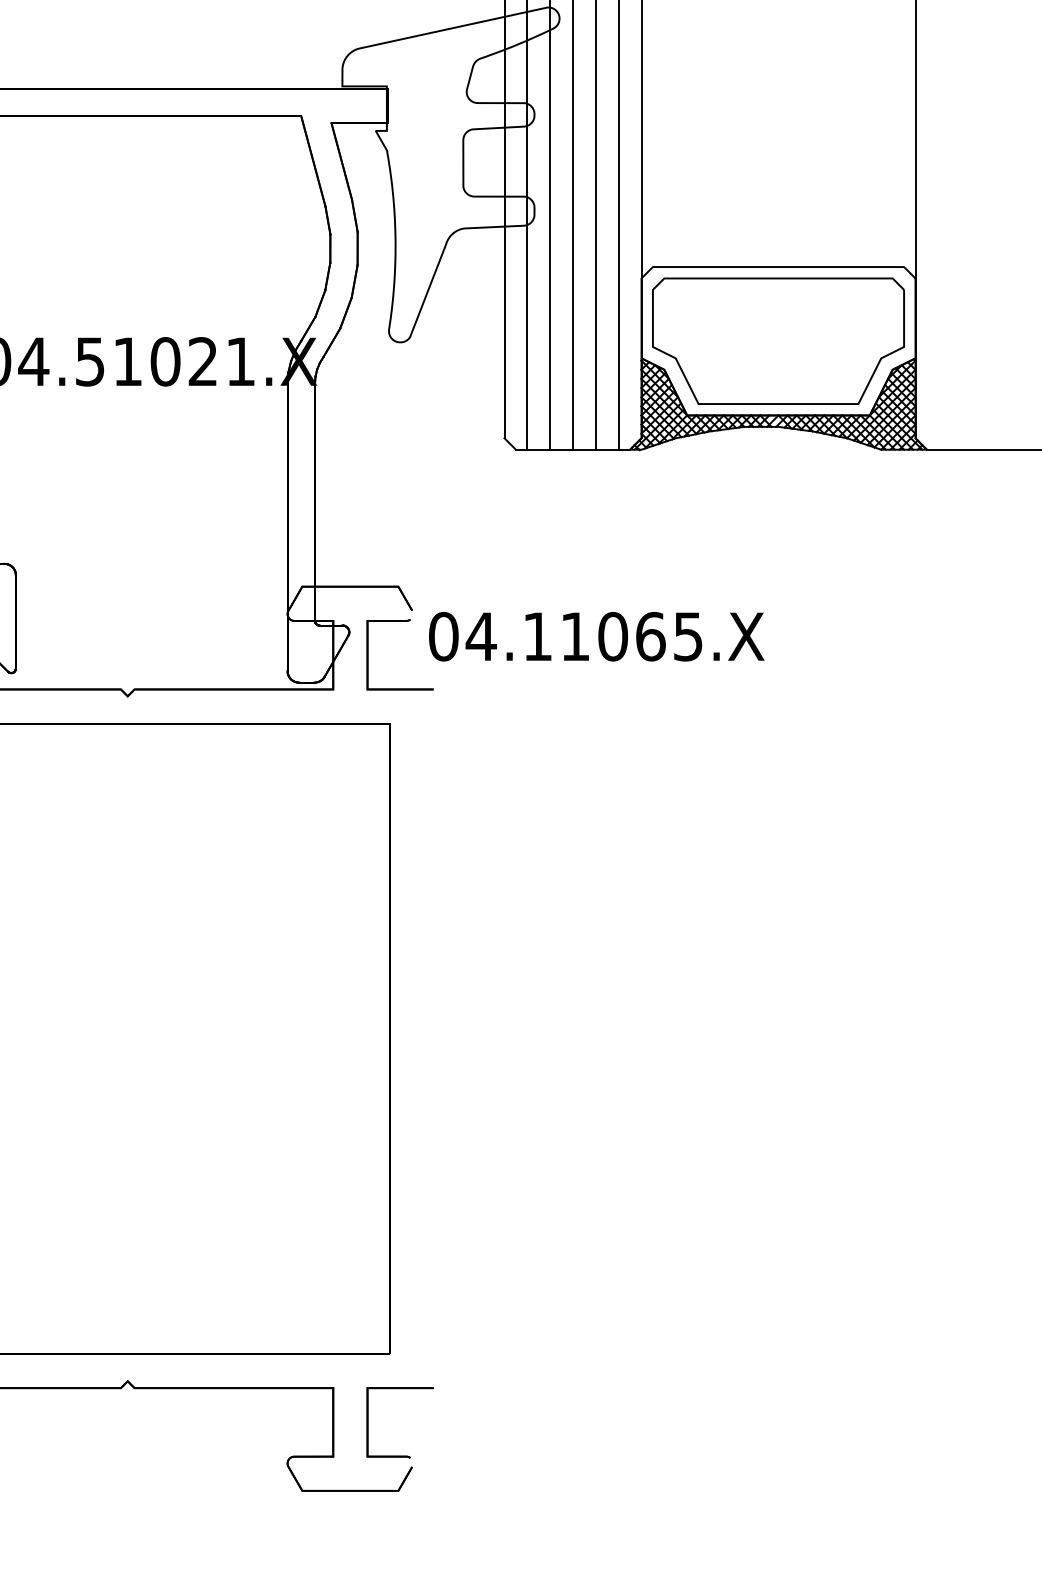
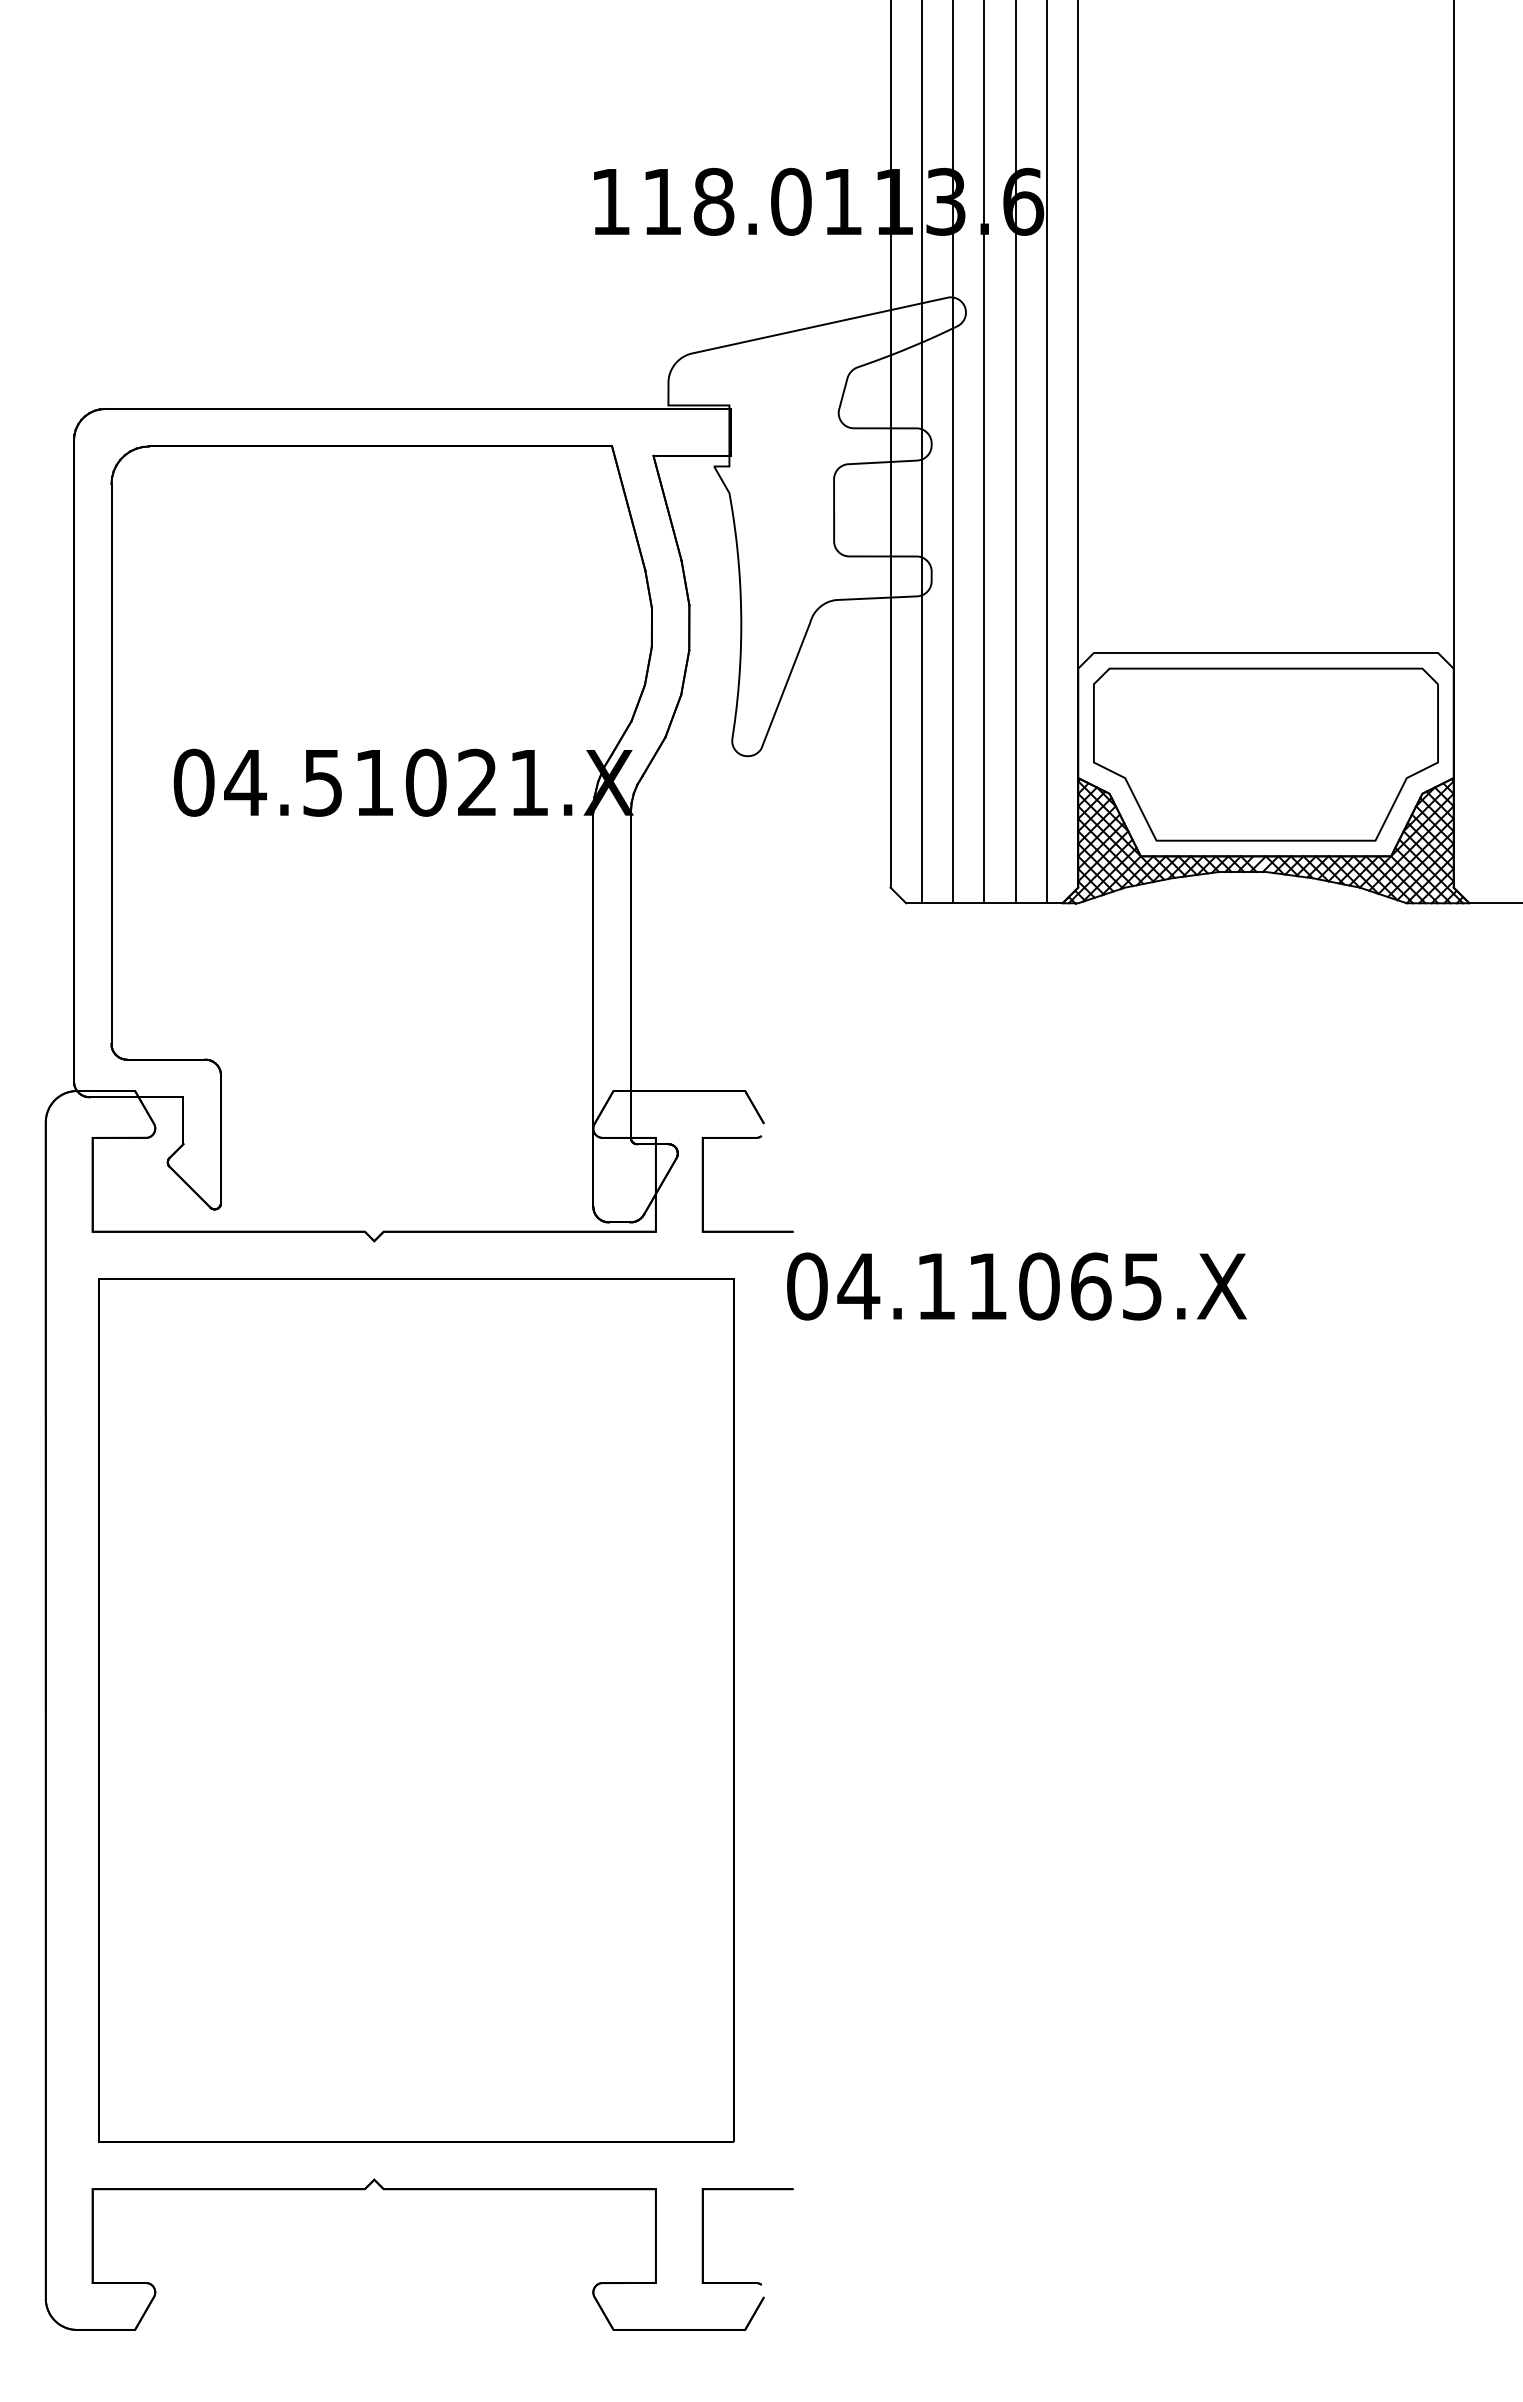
text: (596, 636) -> (1016, 1286), moved

